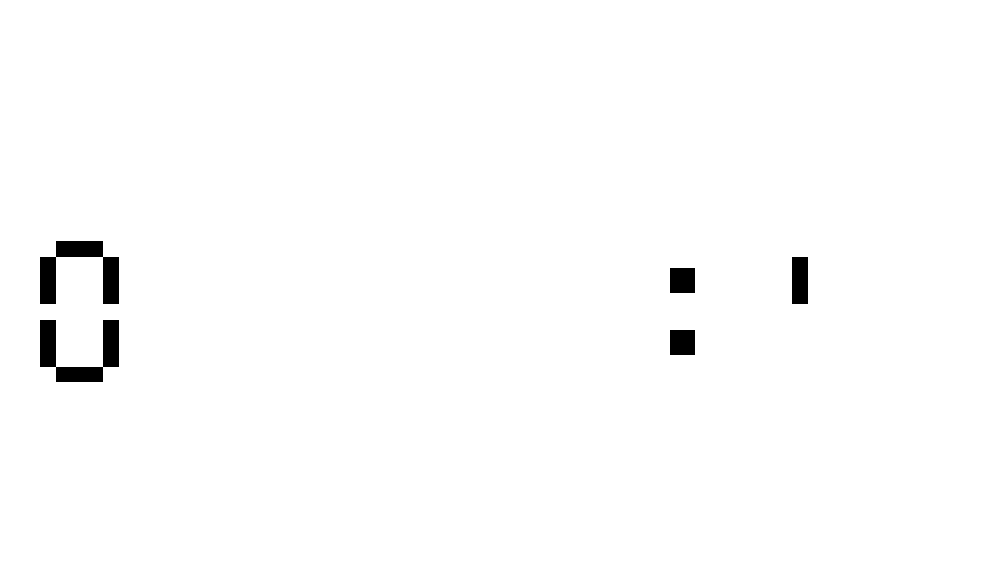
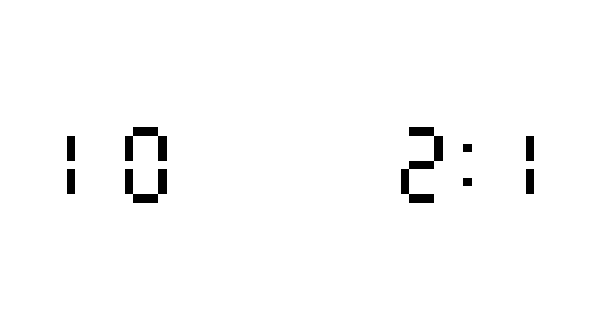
part: (682, 279) -> (467, 147), size x0.62
part: (595, 310) -> (421, 164), added
part: (682, 342) -> (467, 181), size x0.62
part: (798, 342) -> (529, 181), added

